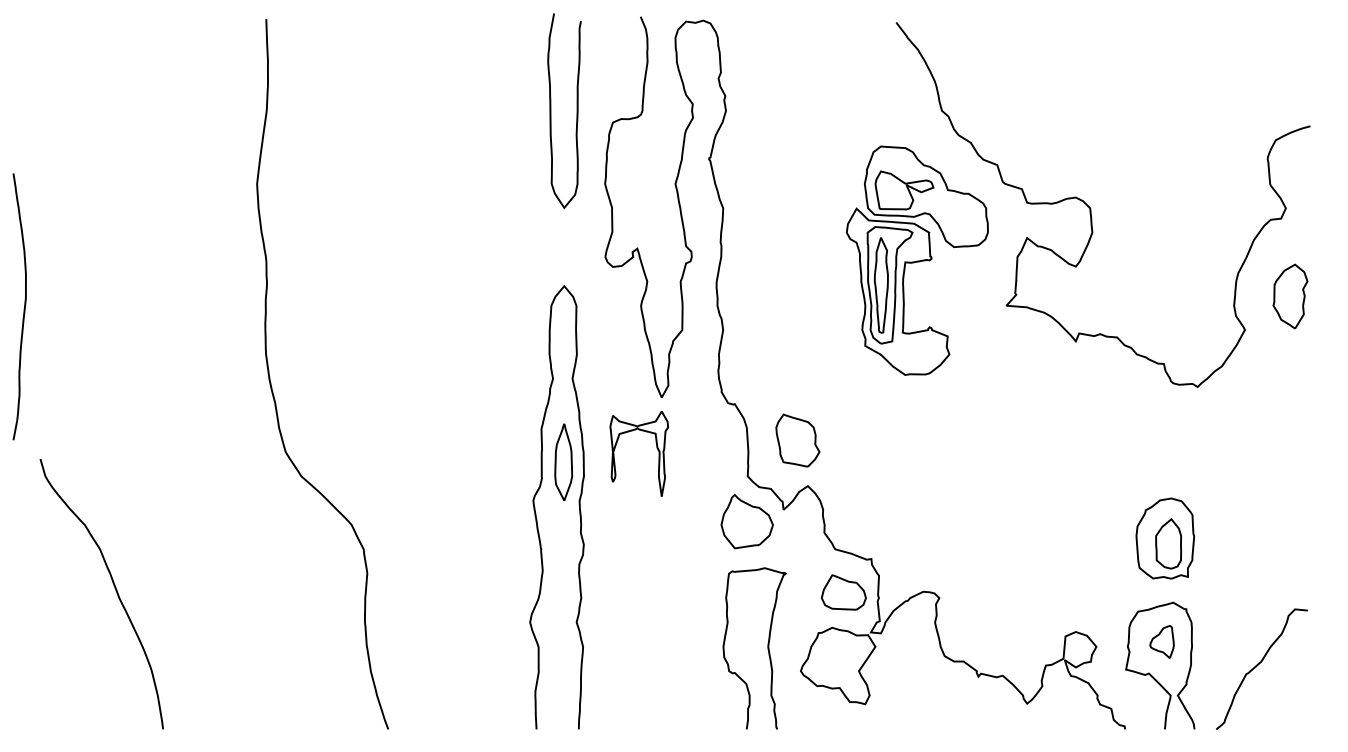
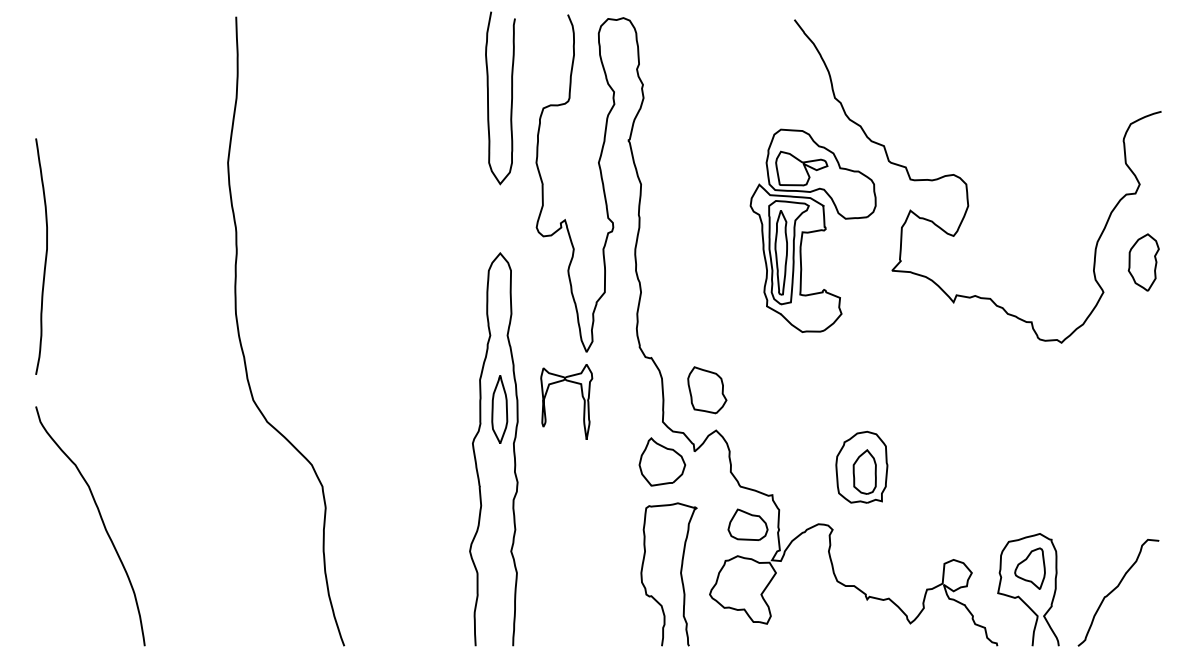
curve: (23, 308) -> (44, 258), moved
part: (1164, 538) -> (861, 467), moved
part: (1161, 641) -> (1029, 568), size x1.43

